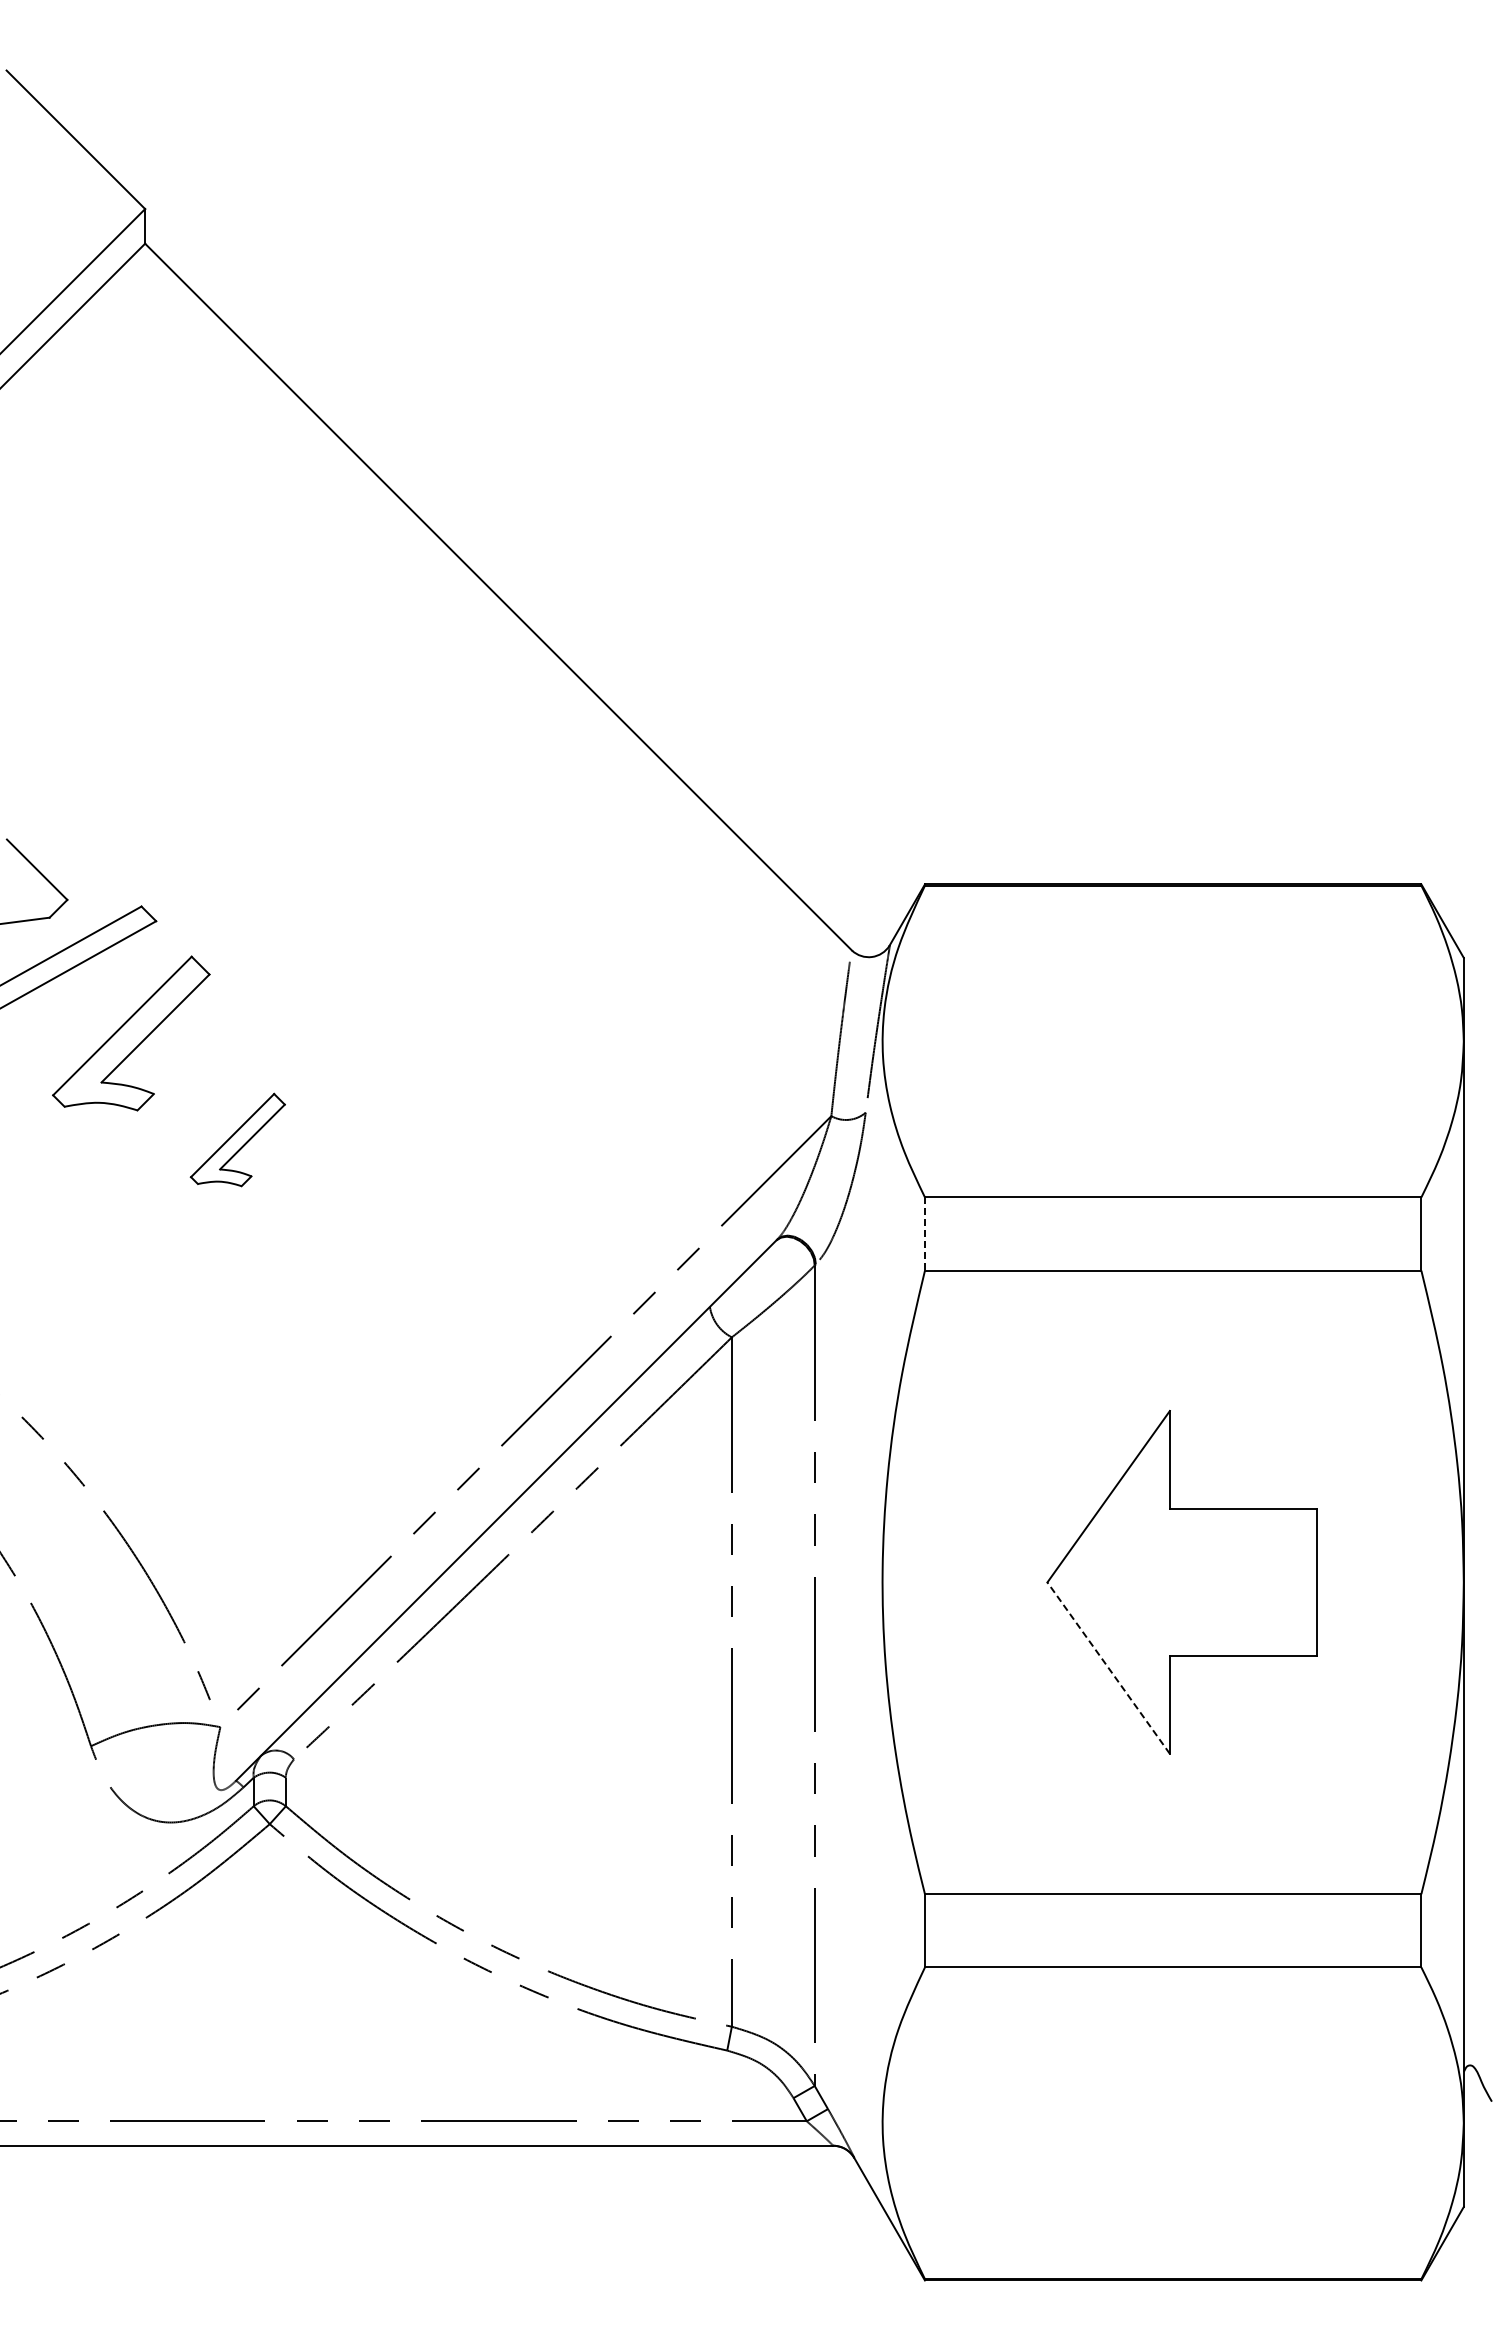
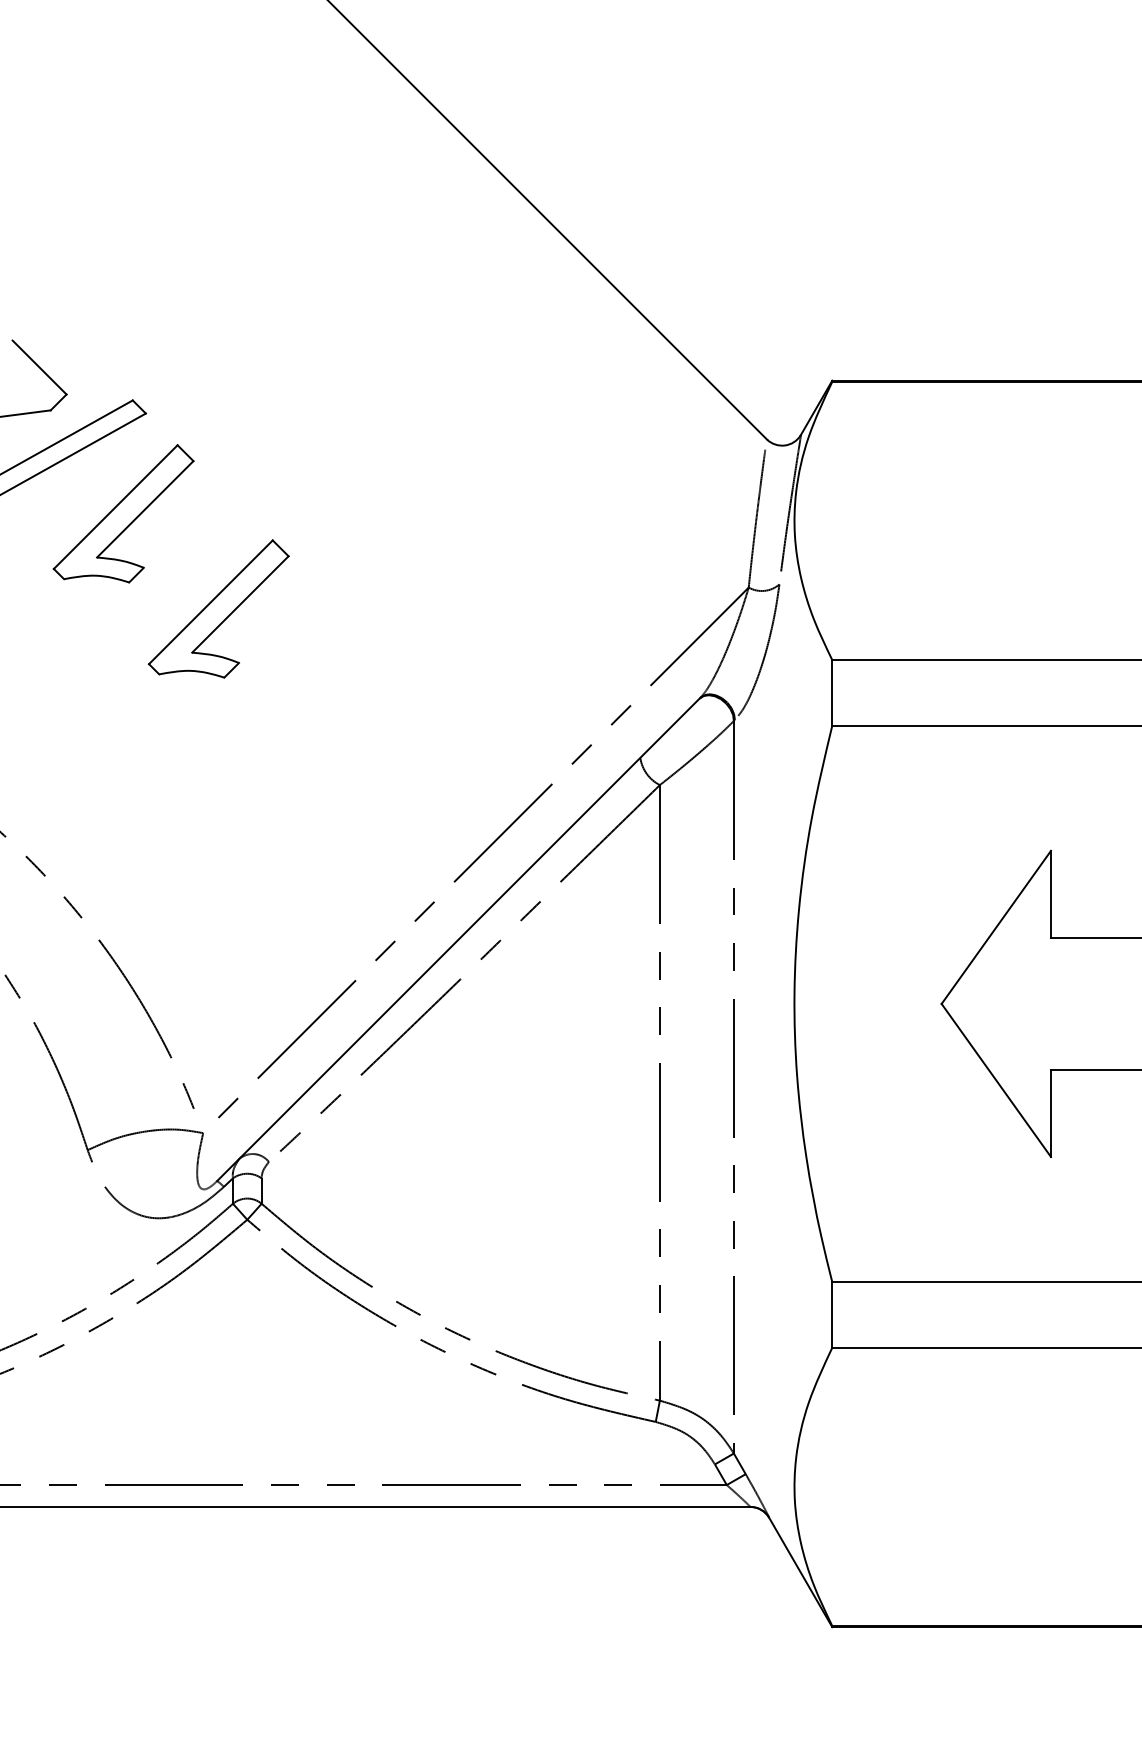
part: (237, 1139) -> (218, 608), size x1.67
line: (924, 1234) -> (831, 693), dashed -> solid
line: (1108, 1667) -> (996, 1079), dashed -> solid

